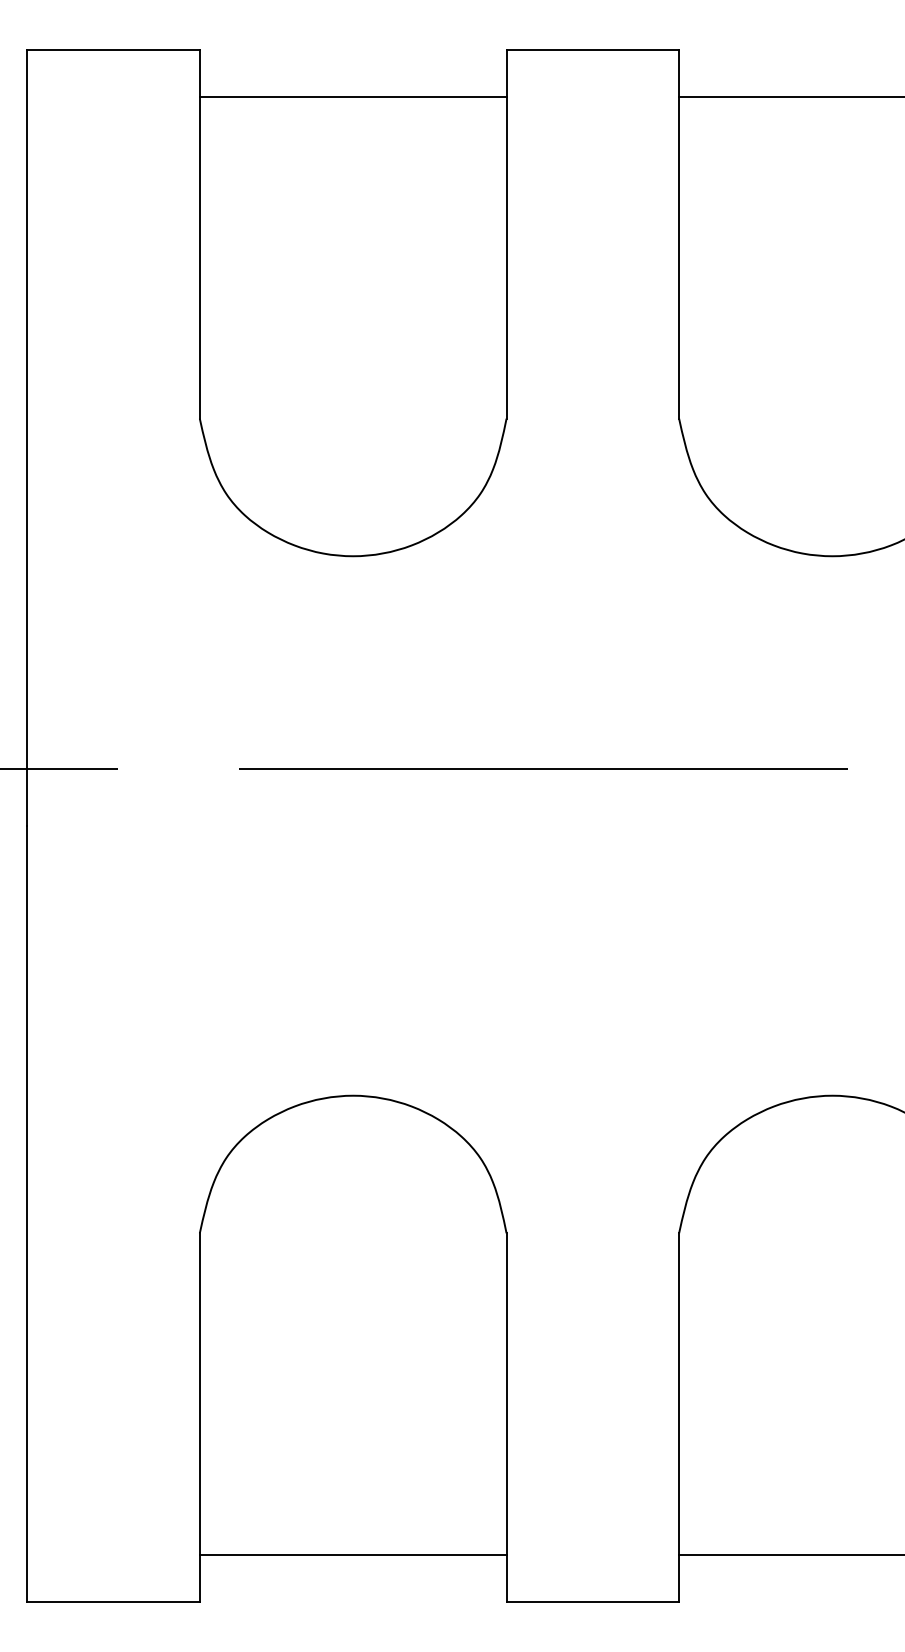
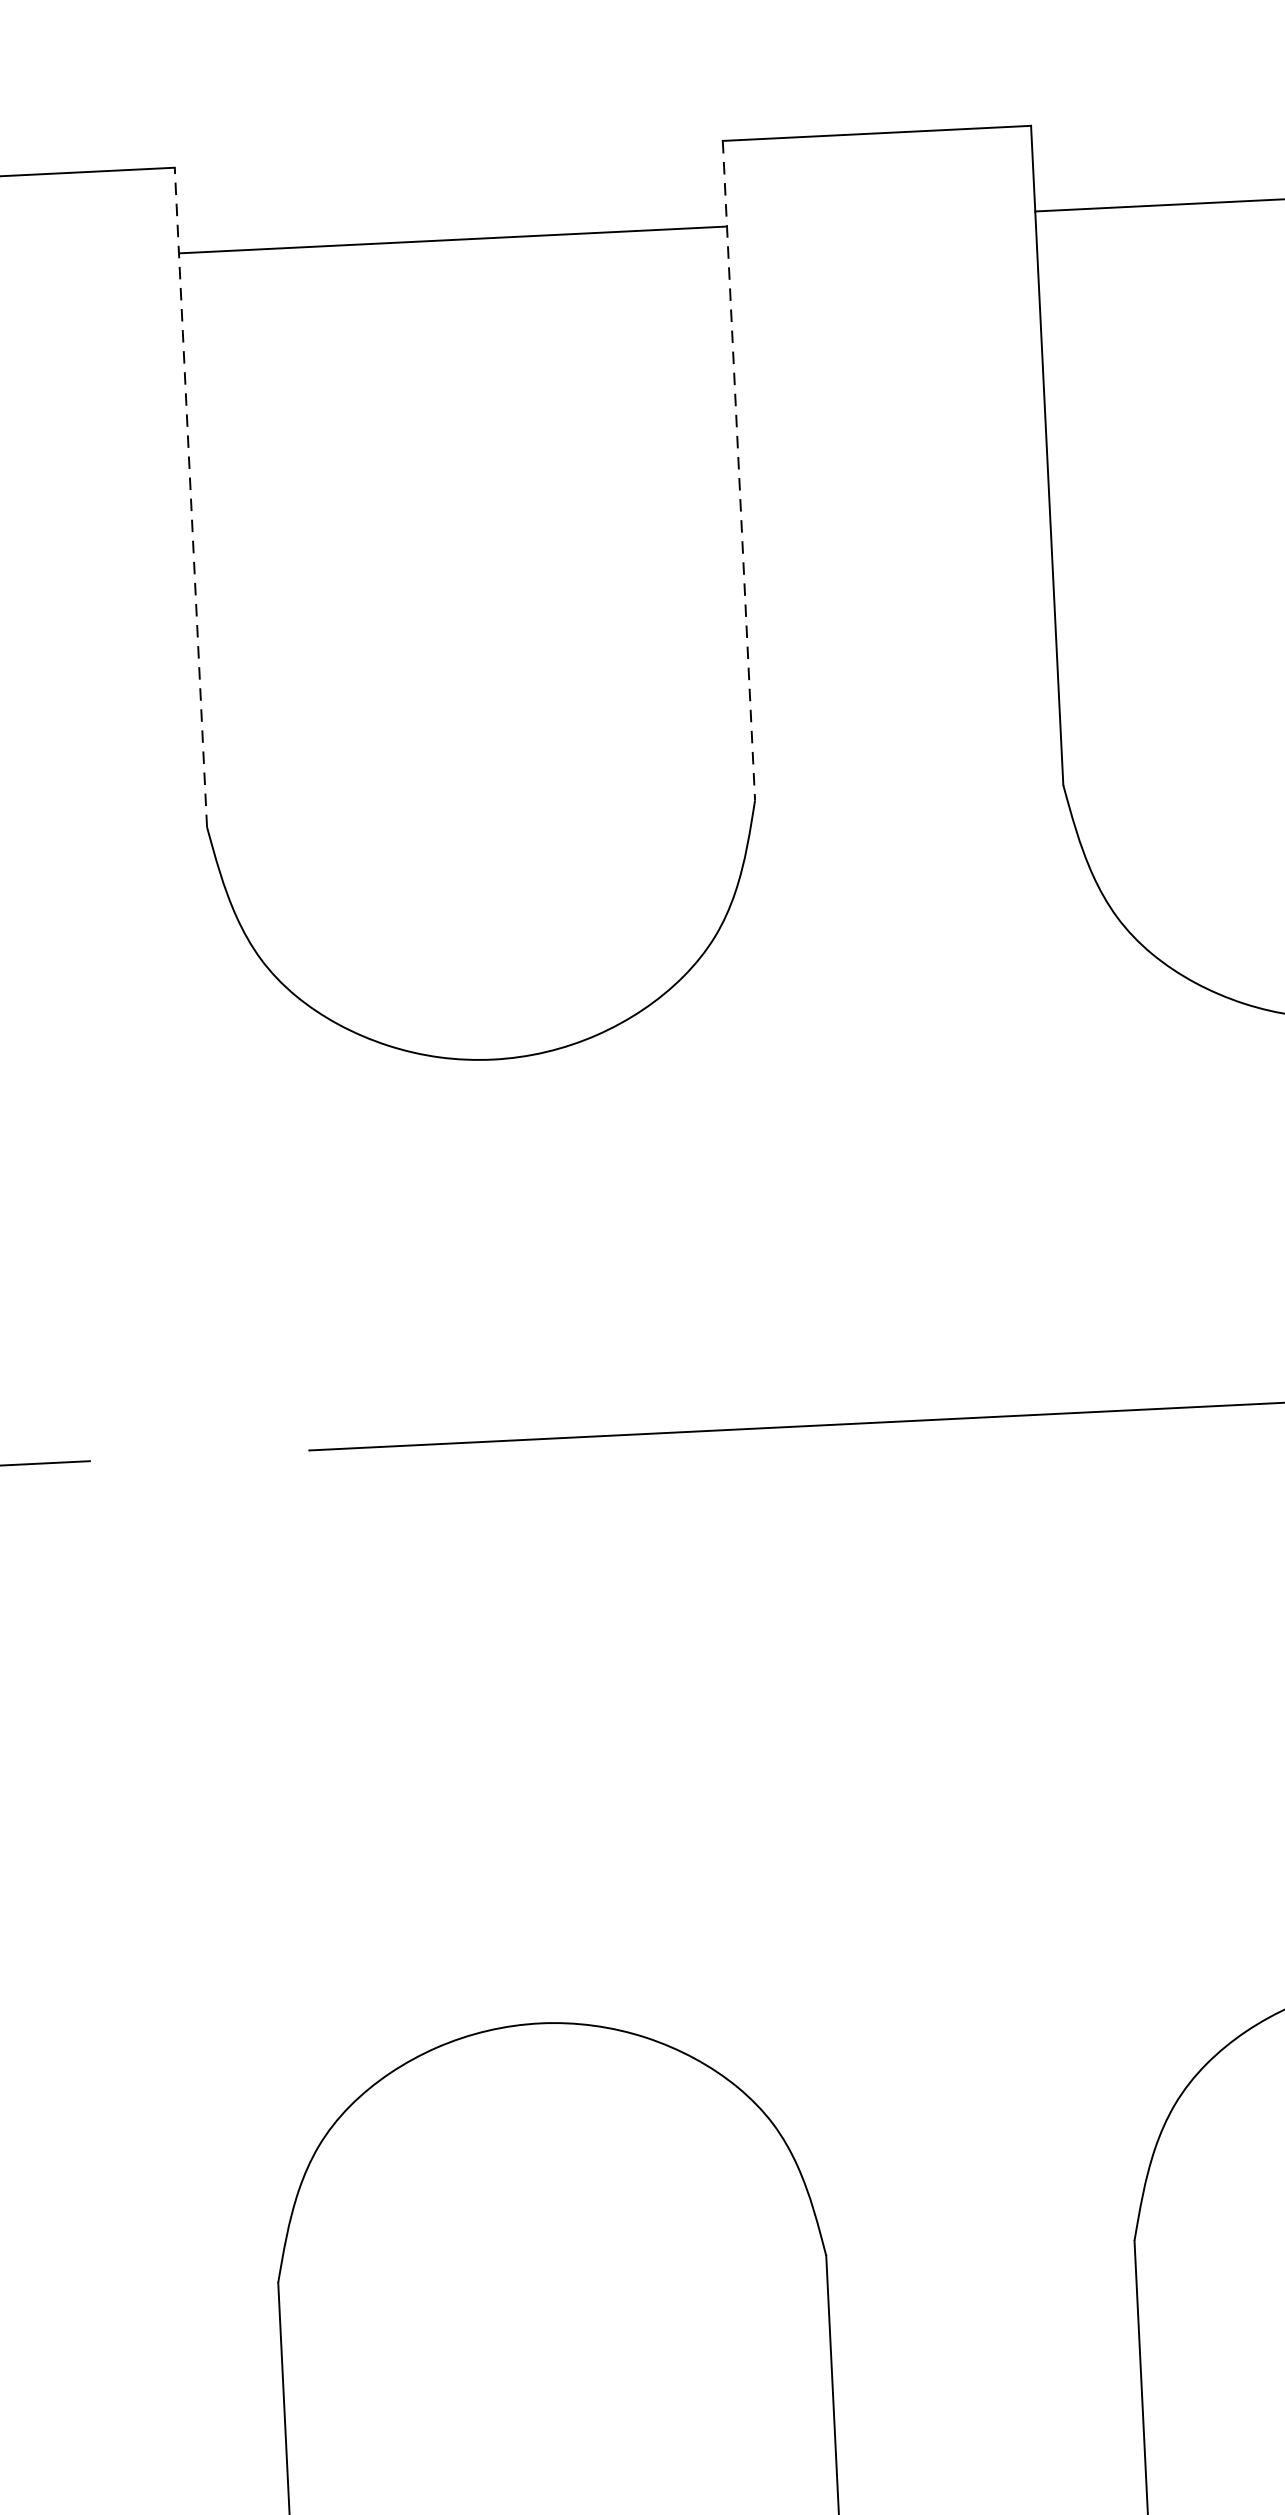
line: (199, 234) -> (190, 498), solid -> dashed
line: (506, 234) -> (738, 471), solid -> dashed

